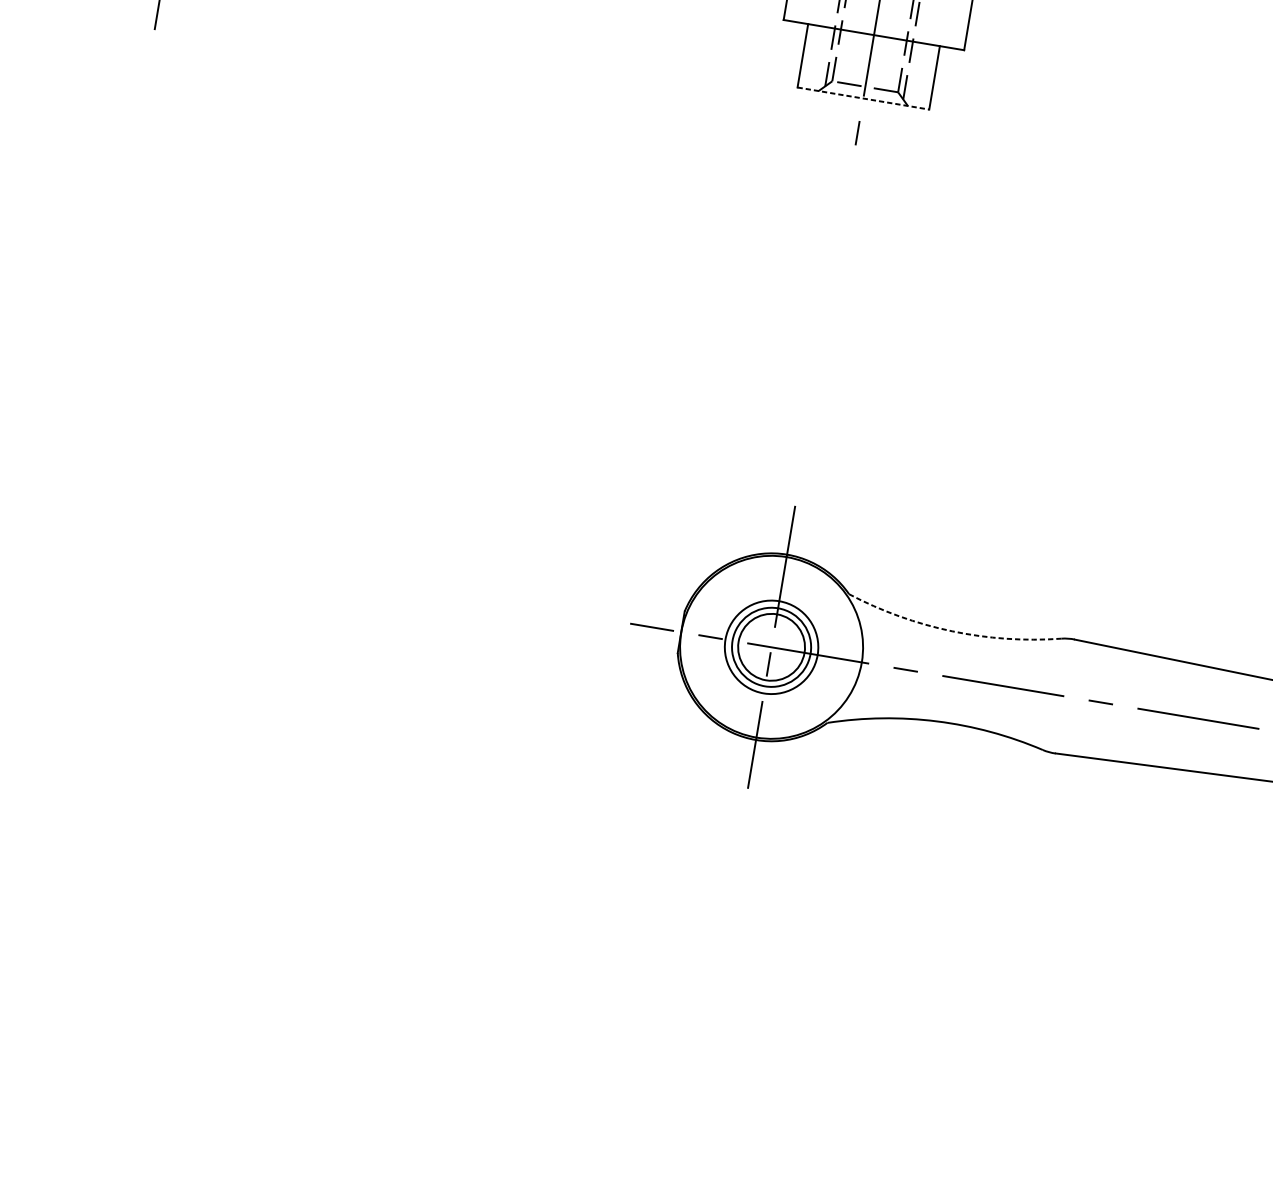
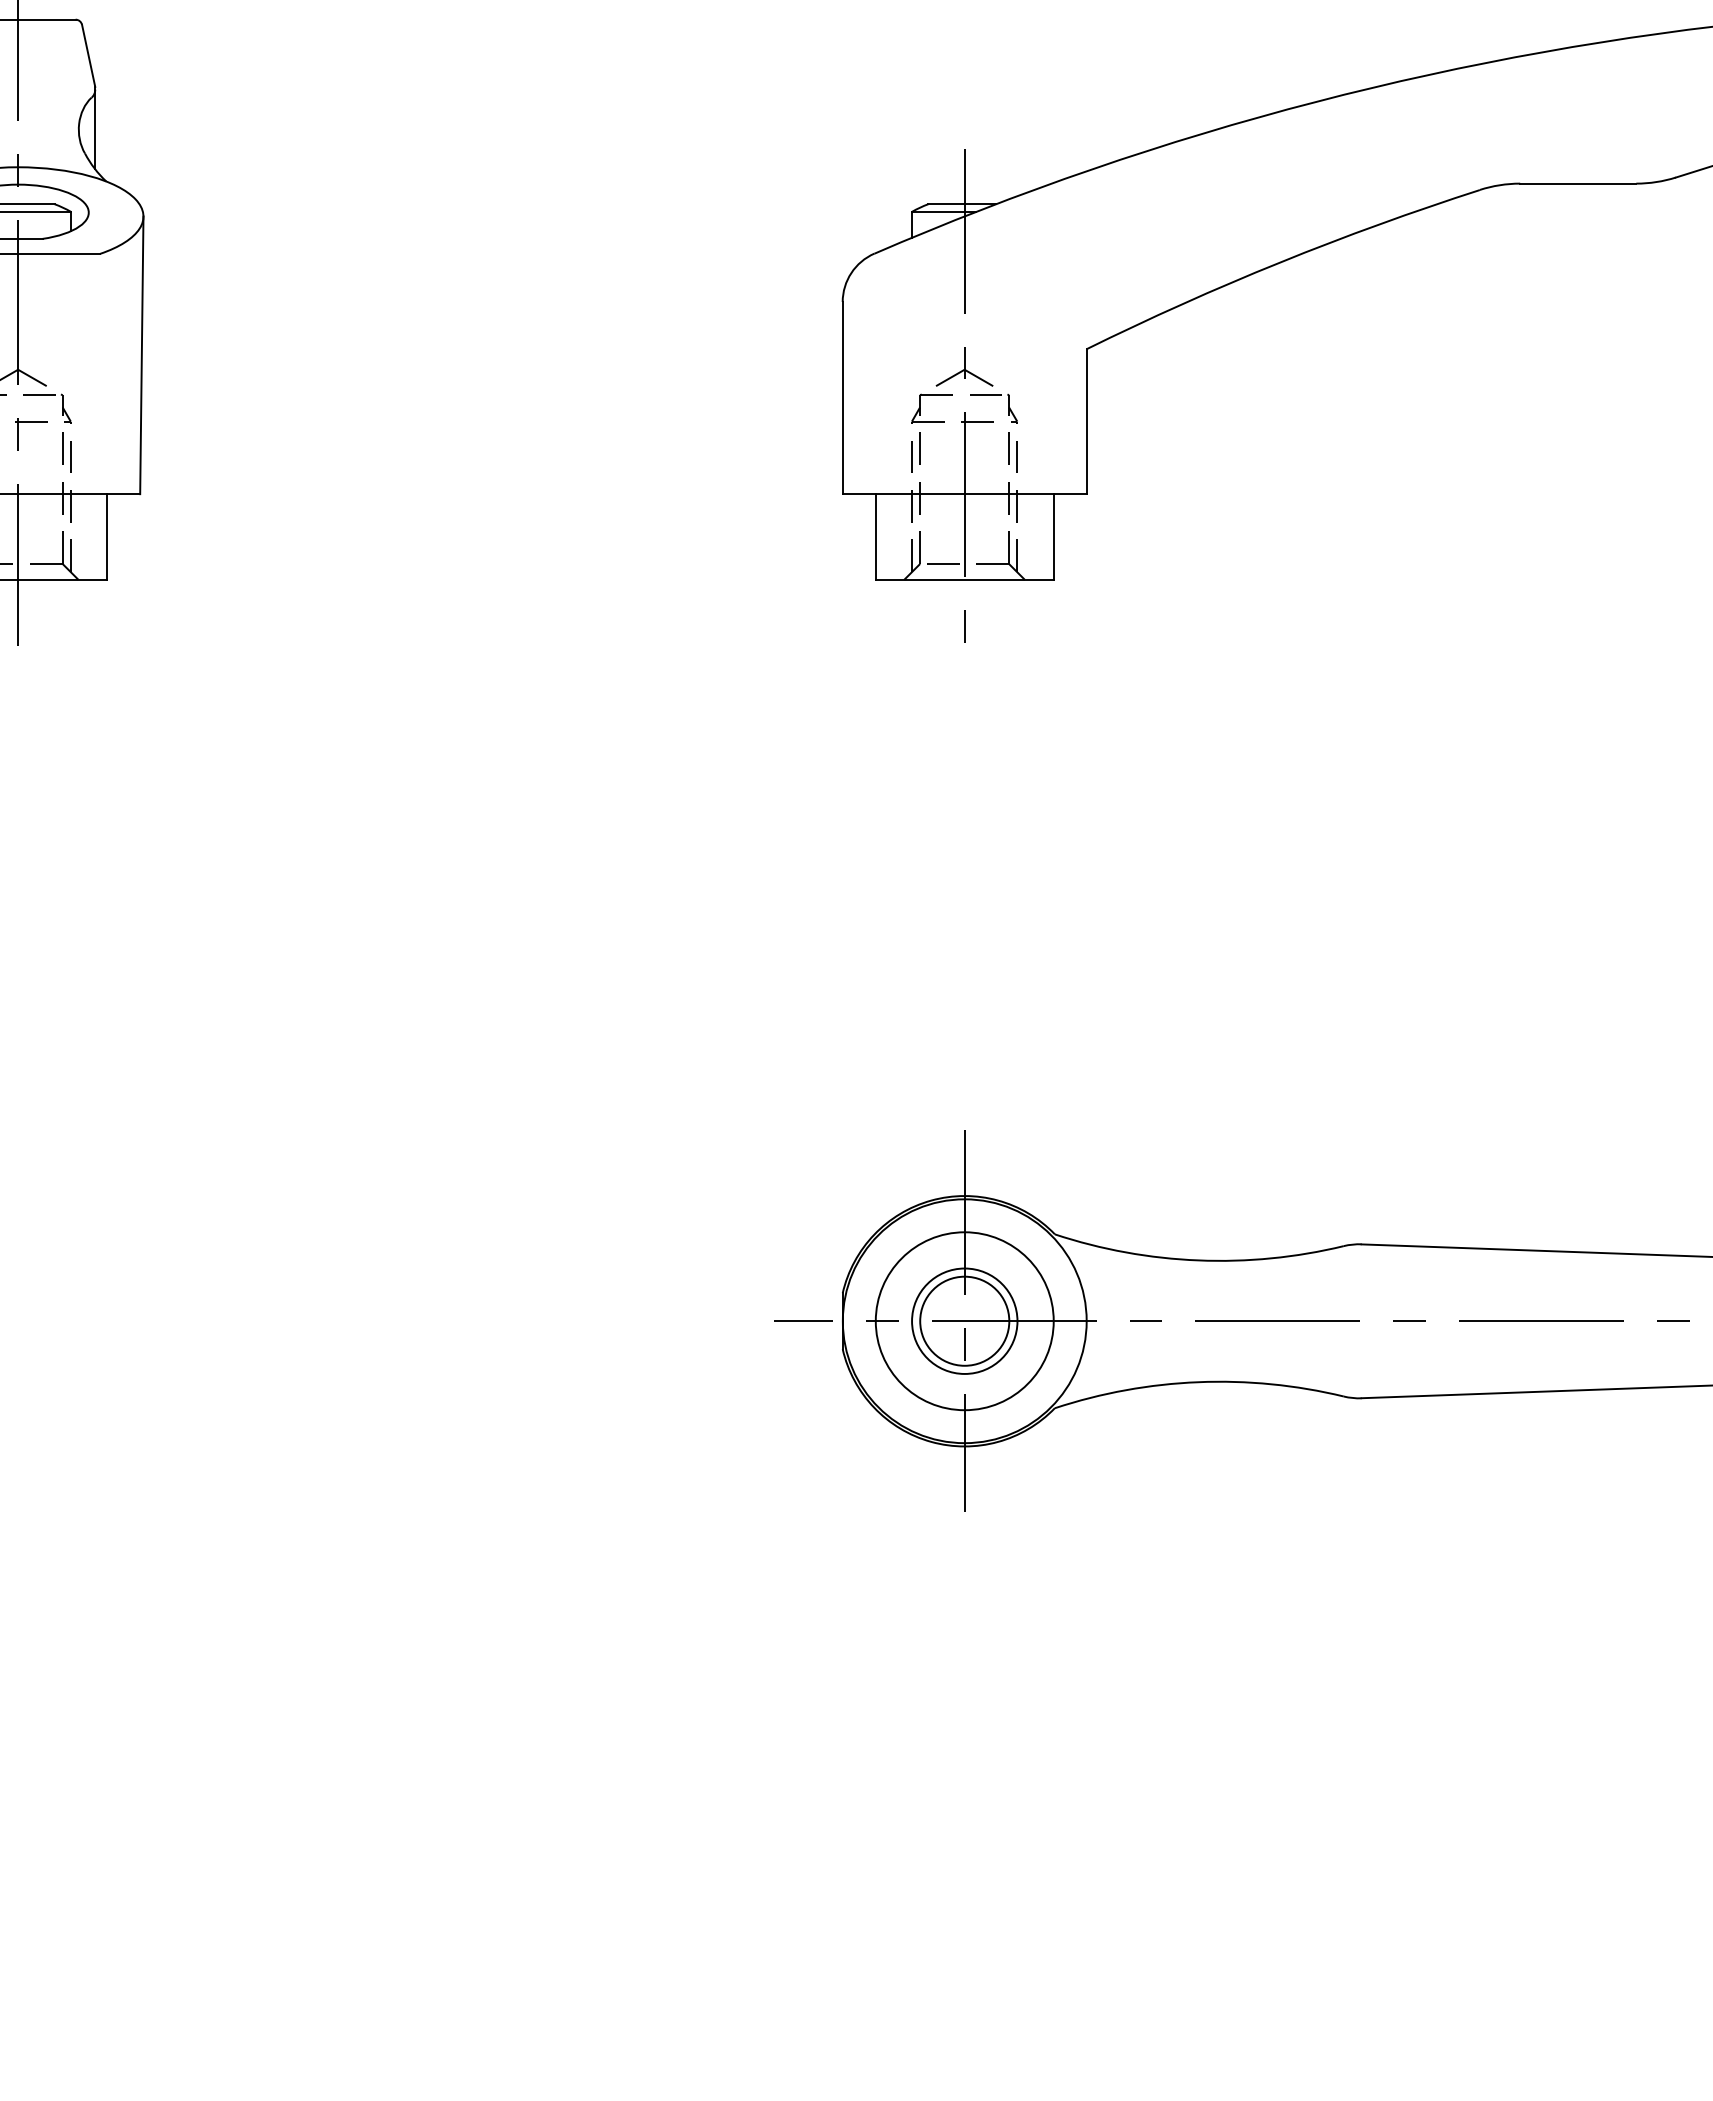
line: (863, 98) -> (964, 579), dashed -> solid
arc: (952, 631) -> (1198, 1260), dashed -> solid
circle: (771, 647) -> (964, 1321), size x1.43

